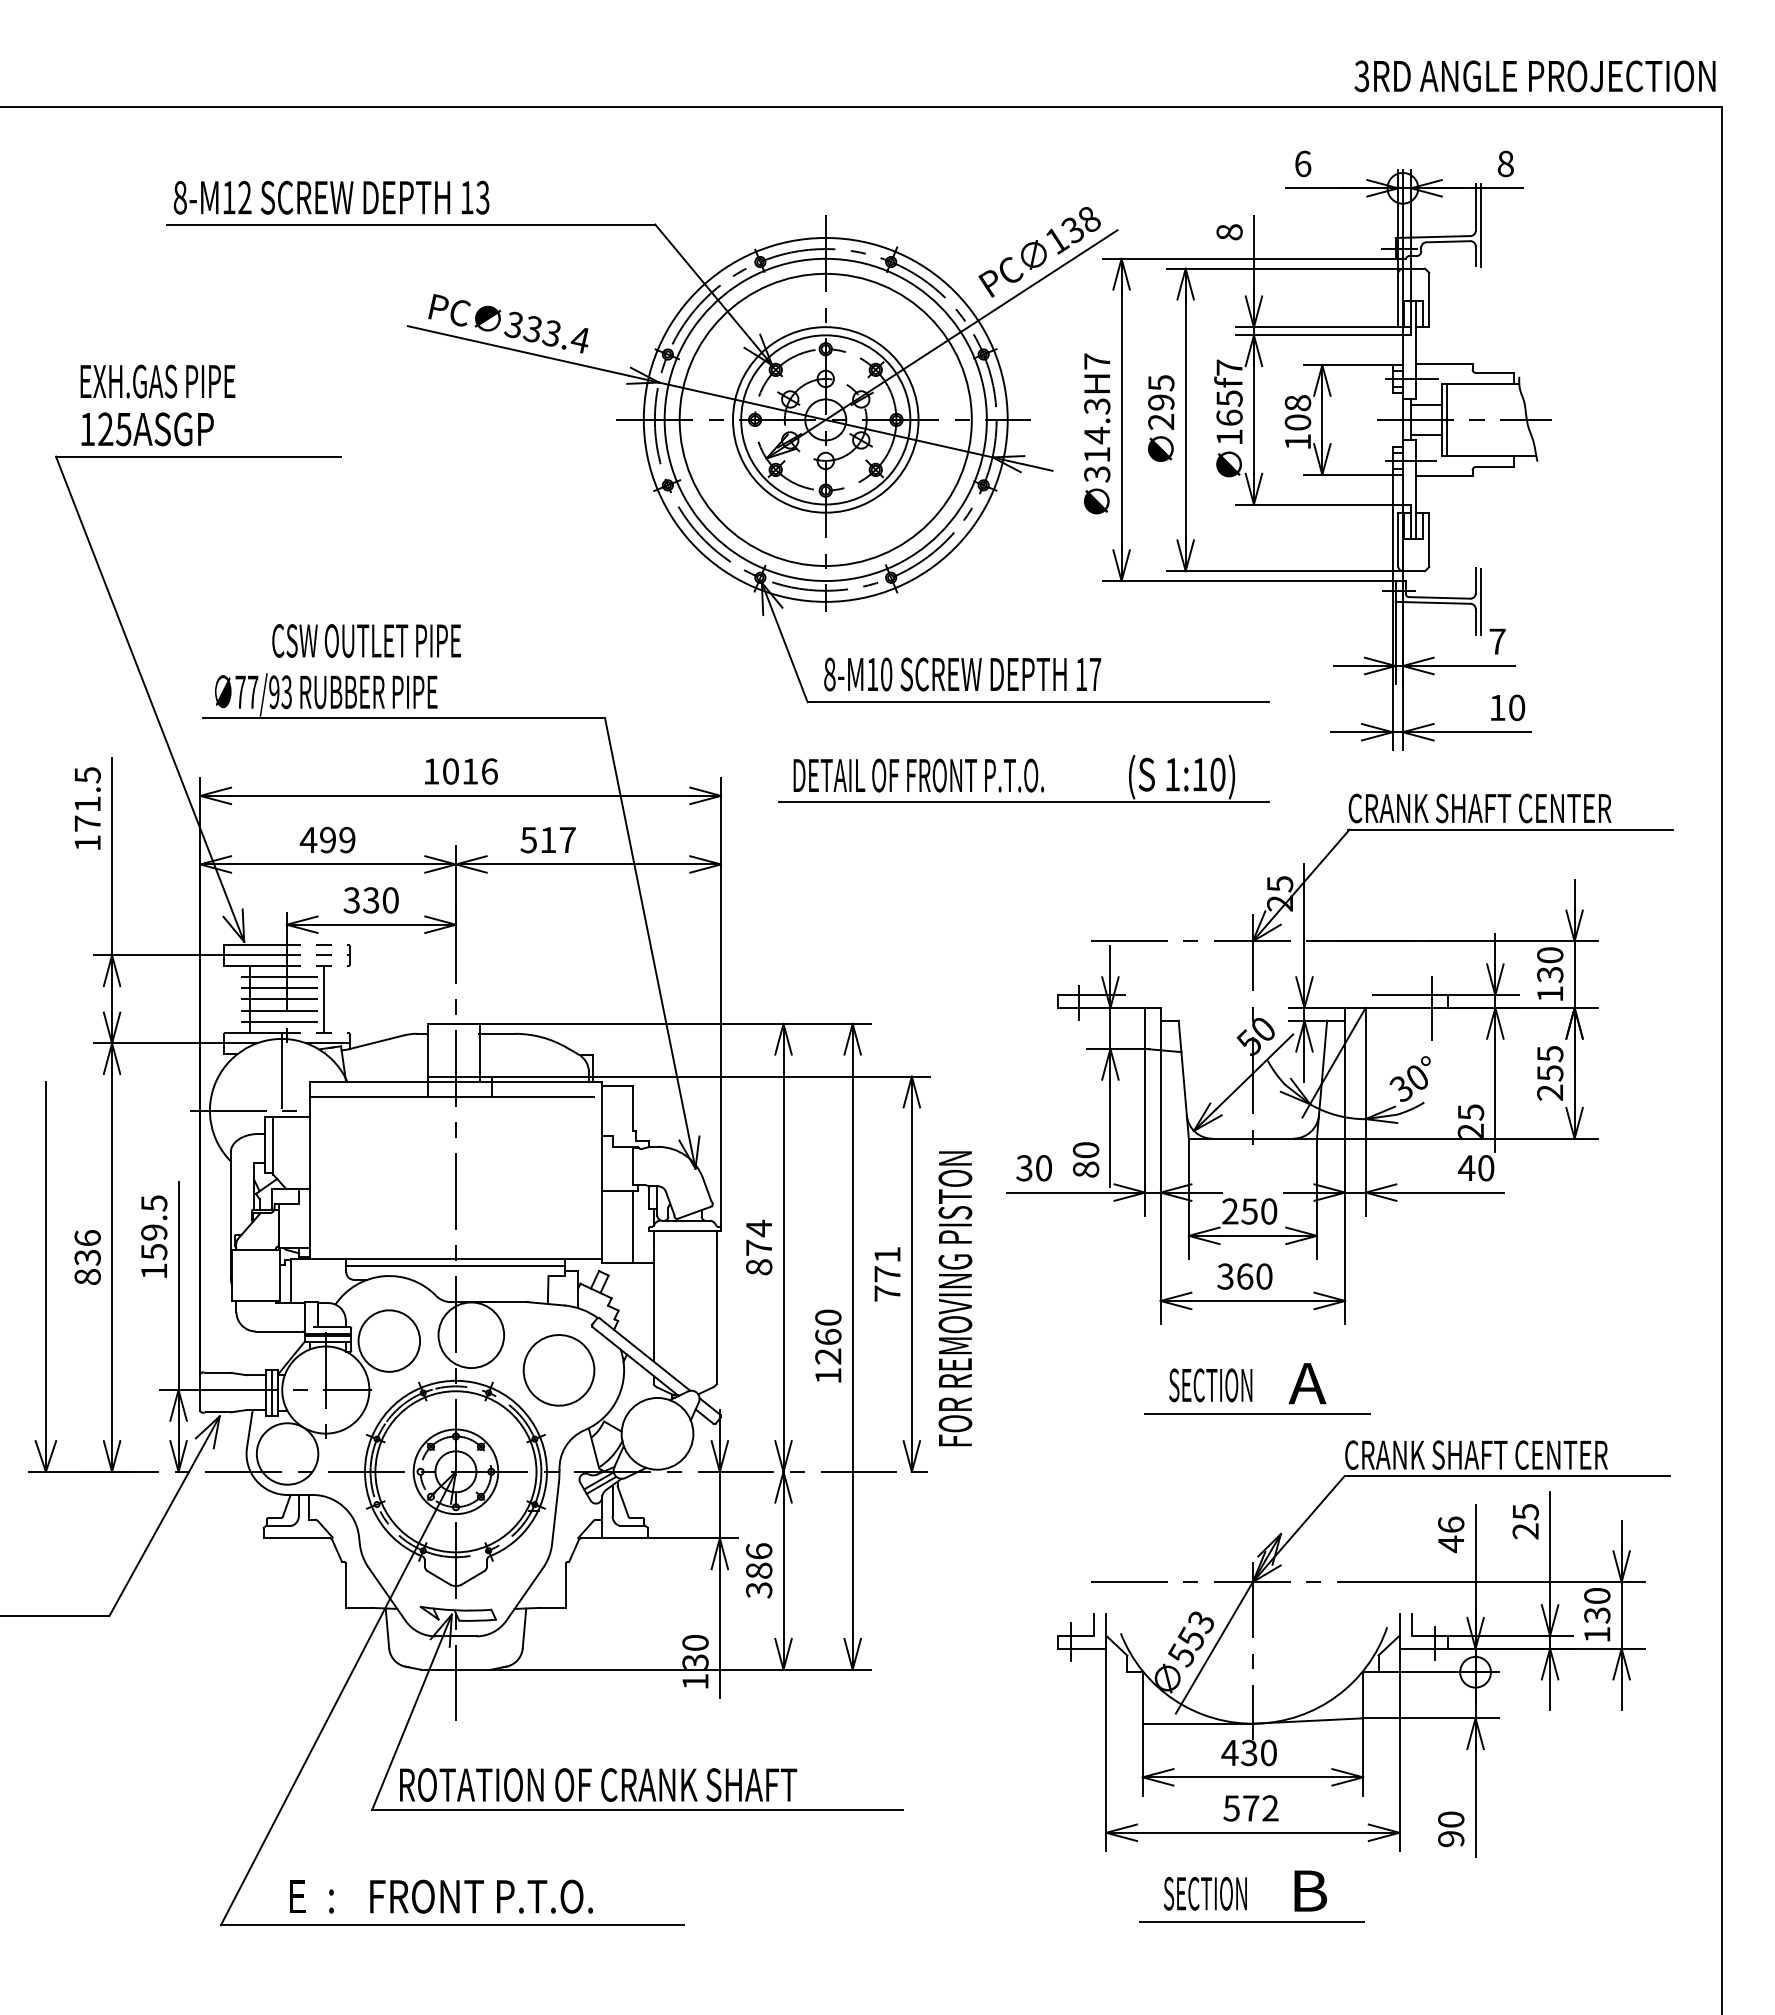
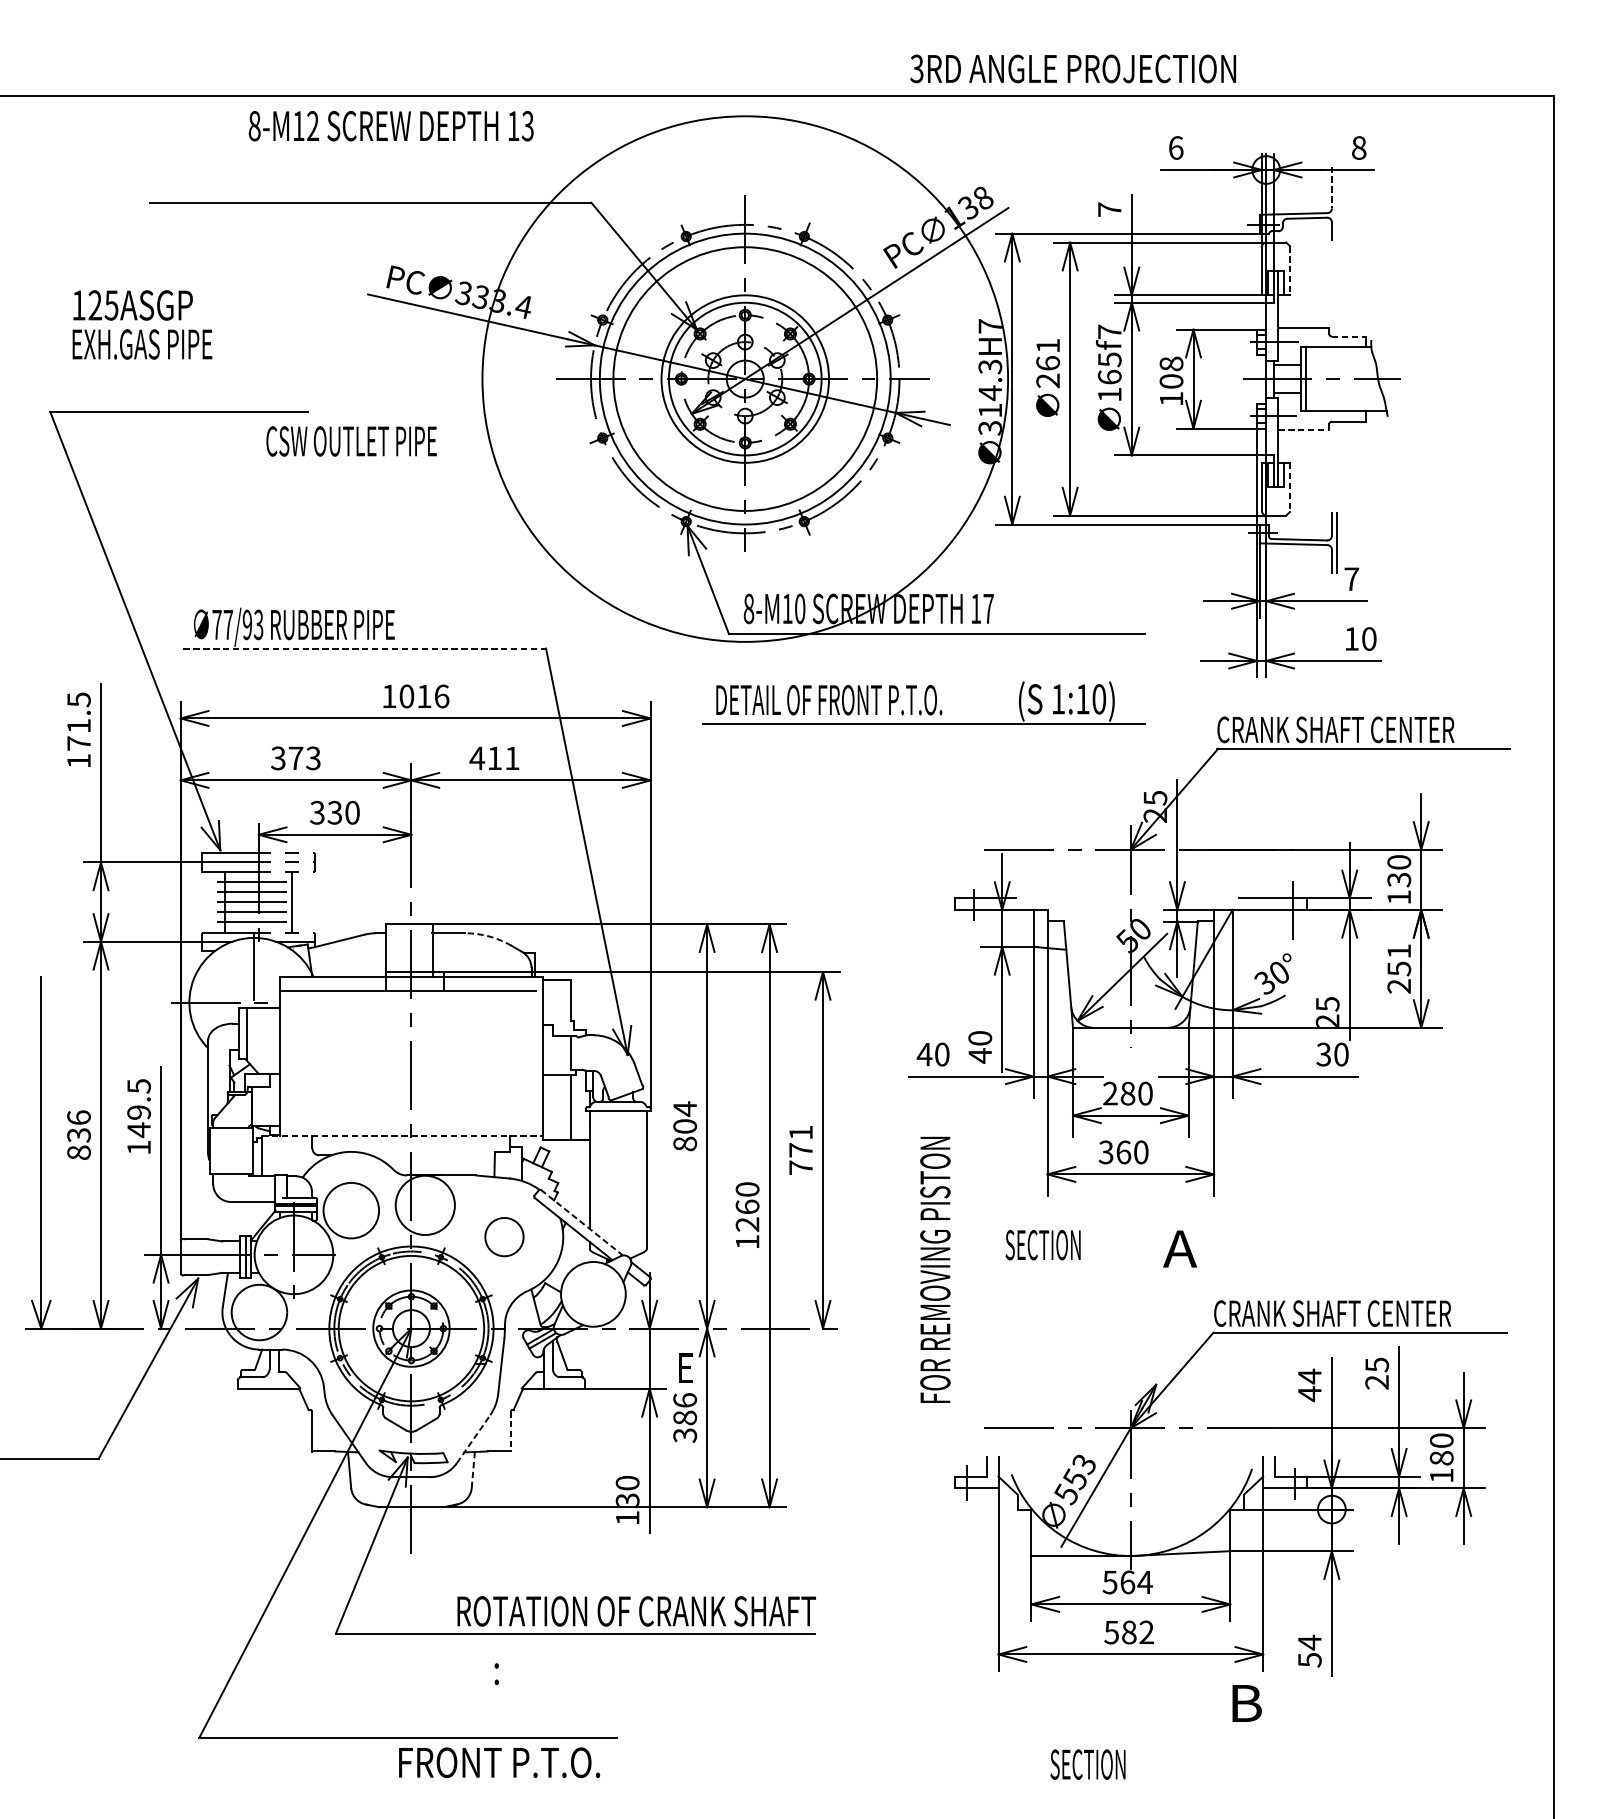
text: (1534, 76) -> (1072, 69), moved
text: (331, 197) -> (391, 125), moved
line: (1475, 208) -> (1331, 188), solid -> dashed
line: (1480, 225) -> (1336, 203), removed
text: (1229, 232) -> (1109, 209), 8 -> 7
line: (1429, 300) -> (1290, 271), solid -> dashed
line: (1494, 372) -> (1348, 336), solid -> dashed
text: (1161, 392) -> (1048, 354), 295 -> 261
circle: (825, 419) -> (745, 378), size x1.6
text: (147, 429) -> (133, 305), moved
line: (1444, 476) -> (1303, 430), solid -> dashed
line: (1429, 540) -> (1290, 487), solid -> dashed
text: (366, 640) -> (351, 440), moved
line: (404, 718) -> (364, 648), solid -> dashed
text: (327, 839) -> (295, 757), 499 -> 373
text: (547, 840) -> (494, 758), 517 -> 411
arc: (541, 1037) -> (488, 936), solid -> dashed
text: (1550, 1054) -> (1399, 951), 255 -> 251
text: (1024, 1168) -> (924, 1054), 30 -> 40
text: (1466, 1168) -> (1323, 1054), 40 -> 30
text: (1086, 1169) -> (980, 1055), 80 -> 40
text: (1249, 1211) -> (1127, 1093), 250 -> 280
text: (759, 1247) -> (685, 1126), 874 -> 804
text: (154, 1251) -> (139, 1129), 159.5 -> 149.5
line: (446, 1258) -> (402, 1136), solid -> dashed
line: (455, 1265) -> (411, 1142), removed
text: (955, 1298) -> (935, 1269), moved
line: (645, 1354) -> (582, 1222), solid -> dashed
part: (558, 1370) -> (504, 1237), size x0.6
text: (1210, 1385) -> (1042, 1245), moved
line: (1257, 1413) -> (1134, 1275), removed
text: (1451, 1524) -> (1310, 1376), 46 -> 44
line: (566, 1586) -> (511, 1432), solid -> dashed
line: (525, 1593) -> (474, 1438), solid -> dashed
text: (1597, 1615) -> (1441, 1458), 130 -> 180
line: (524, 1628) -> (473, 1470), solid -> dashed
text: (1249, 1752) -> (1127, 1582), 430 -> 564
text: (598, 1784) -> (636, 1610), moved
text: (1251, 1808) -> (1129, 1632), 572 -> 582
text: (1451, 1829) -> (1310, 1651), 90 -> 54
text: (1310, 1890) -> (1246, 1702), moved
text: (1205, 1893) -> (1088, 1764), moved
text: (297, 1896) -> (685, 1368), moved
text: (481, 1896) -> (499, 1762), moved
text: (331, 1901) -> (496, 1674), moved
line: (1252, 1922) -> (1130, 1735), removed

